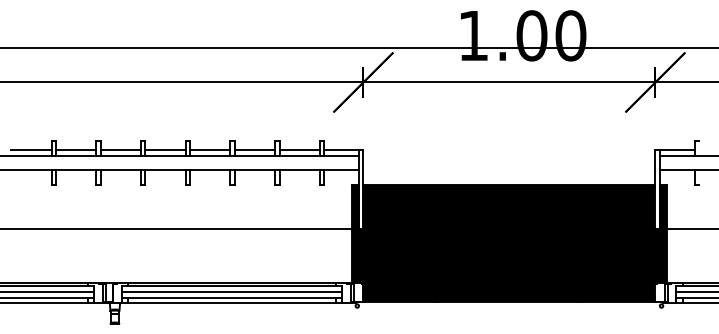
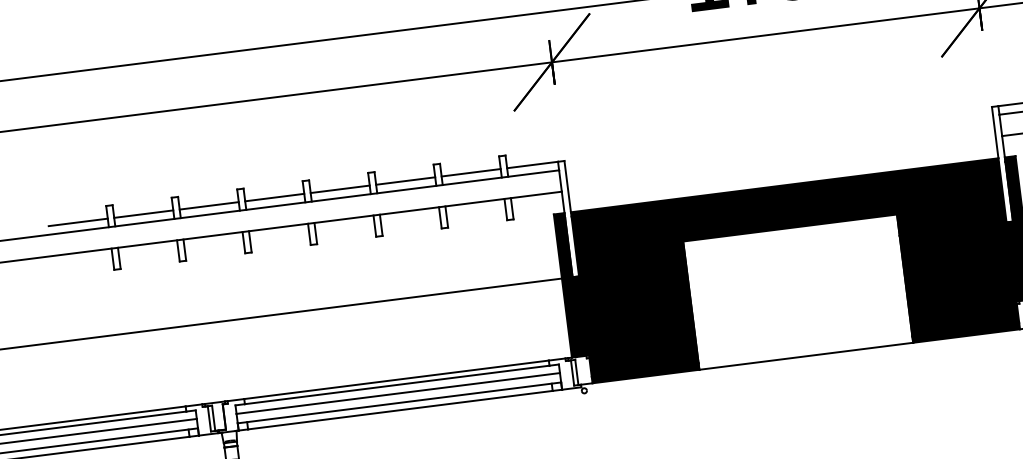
fill: (509, 257) -> (798, 291), removed

